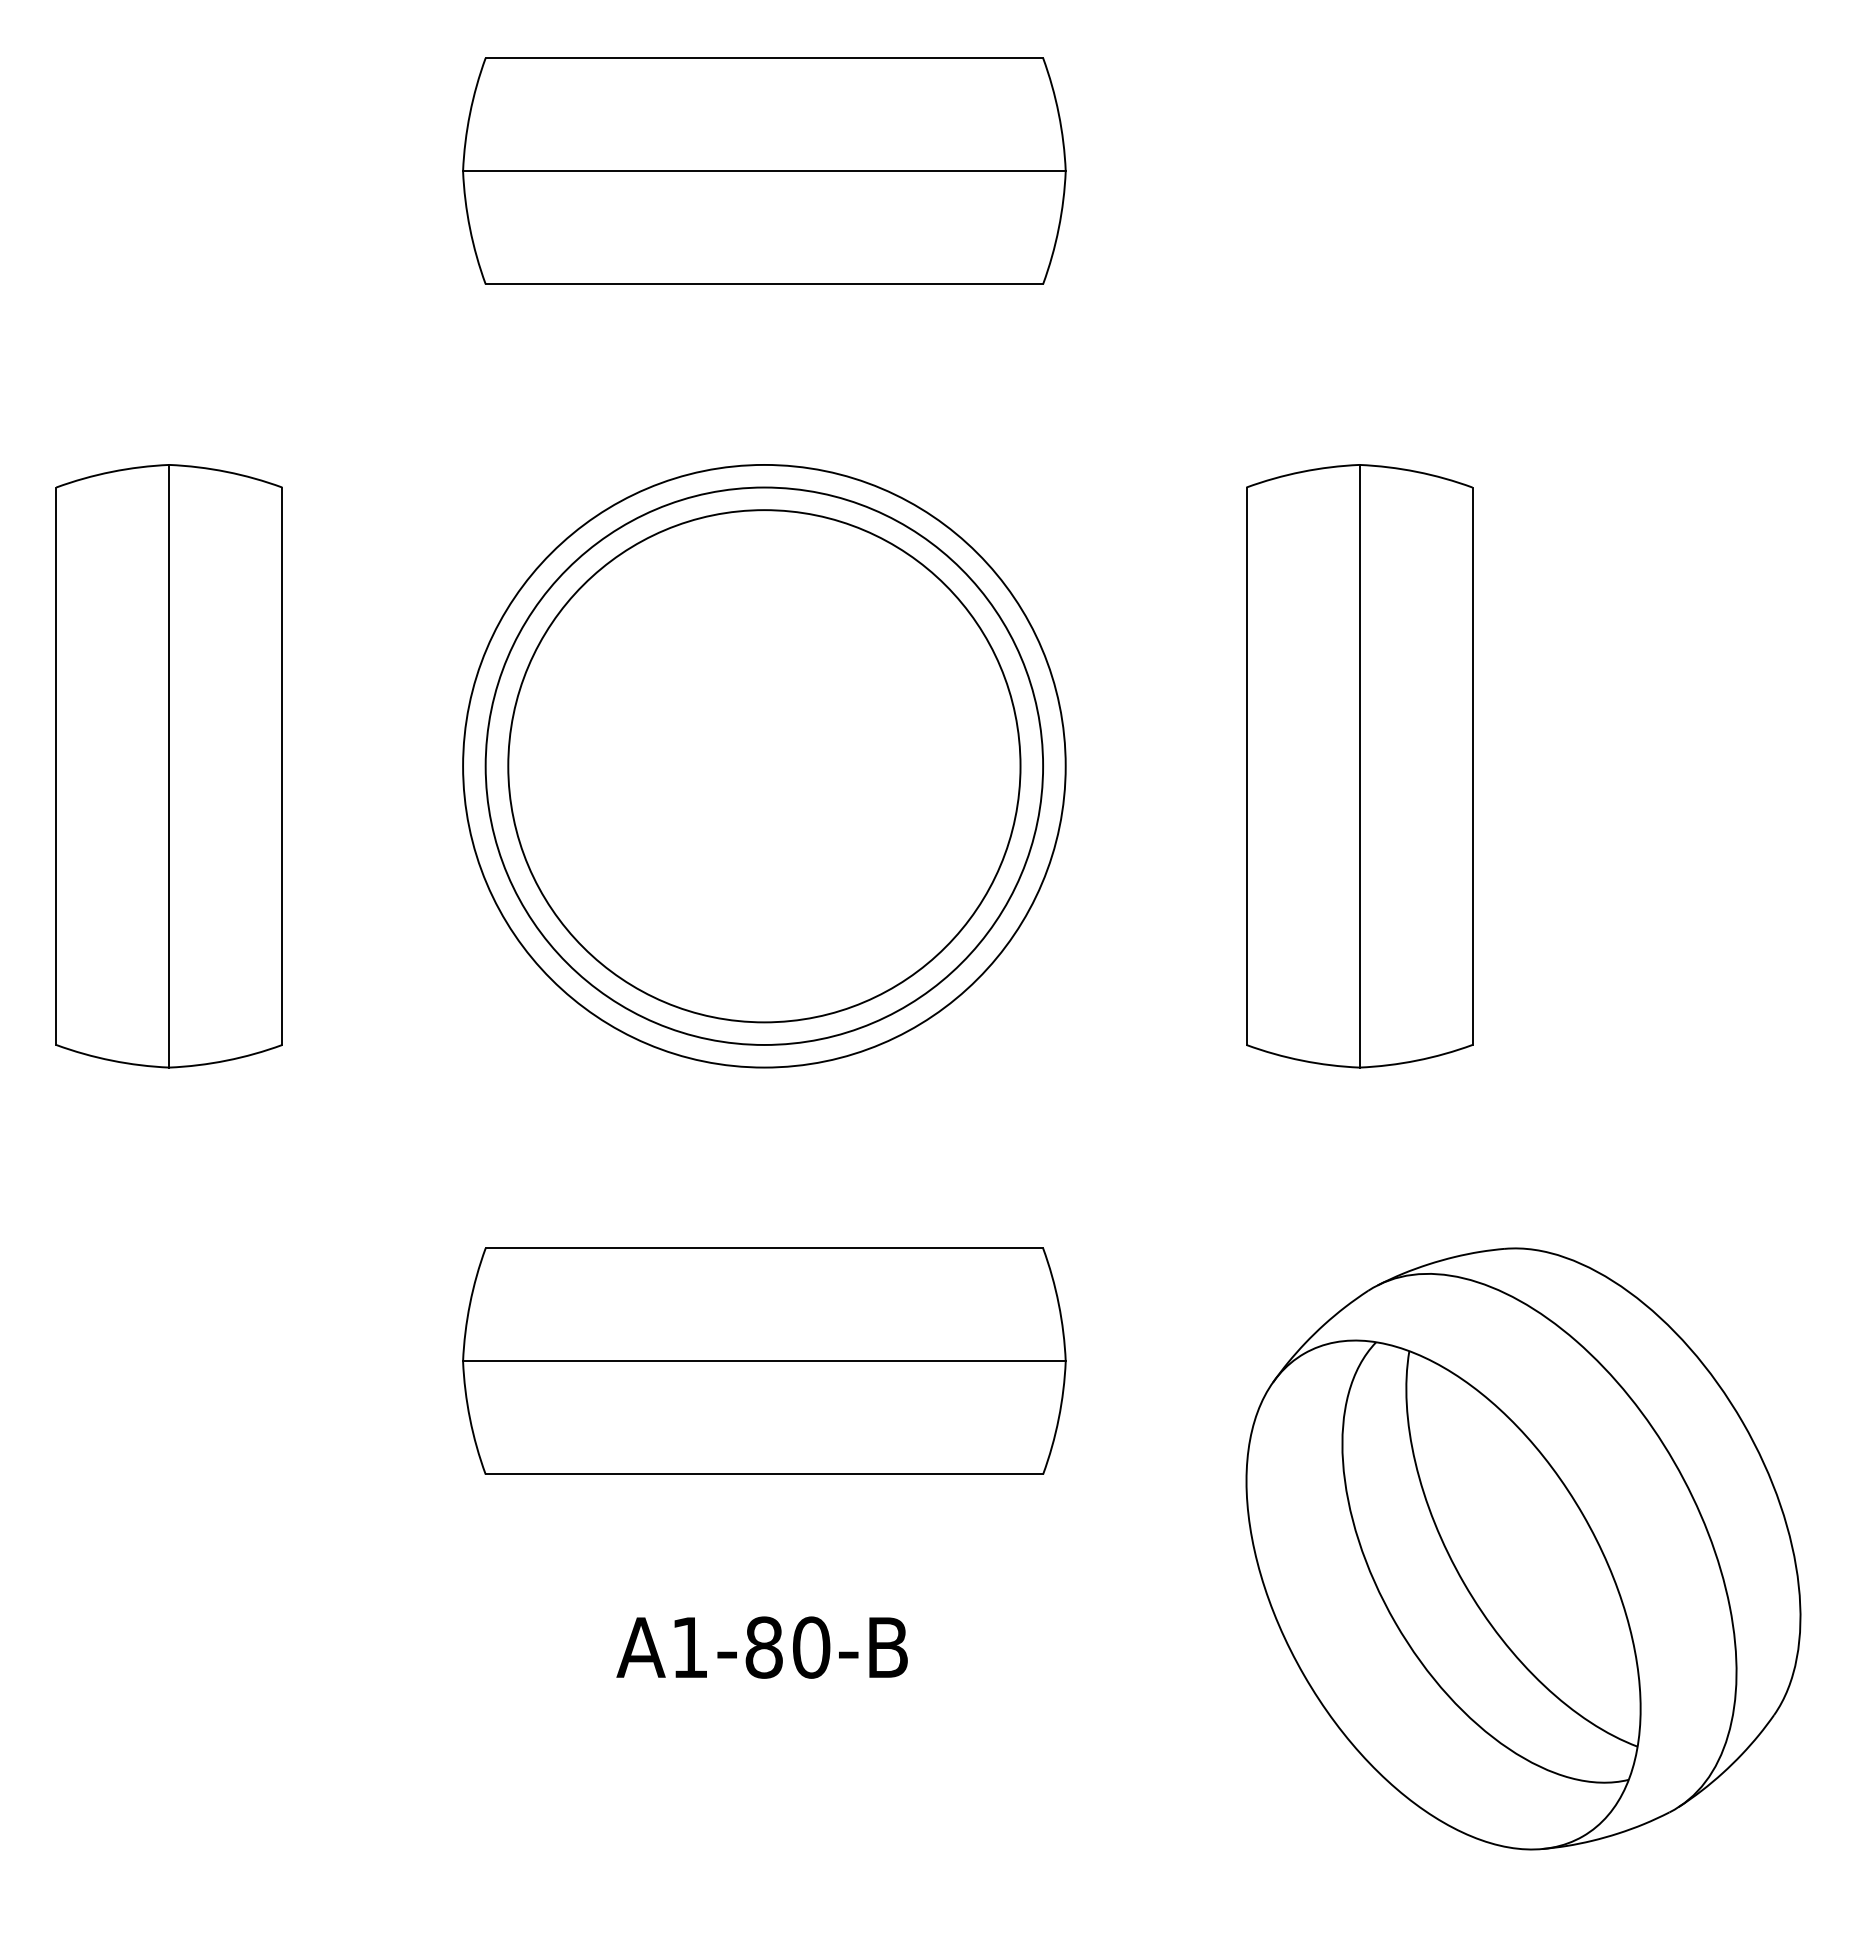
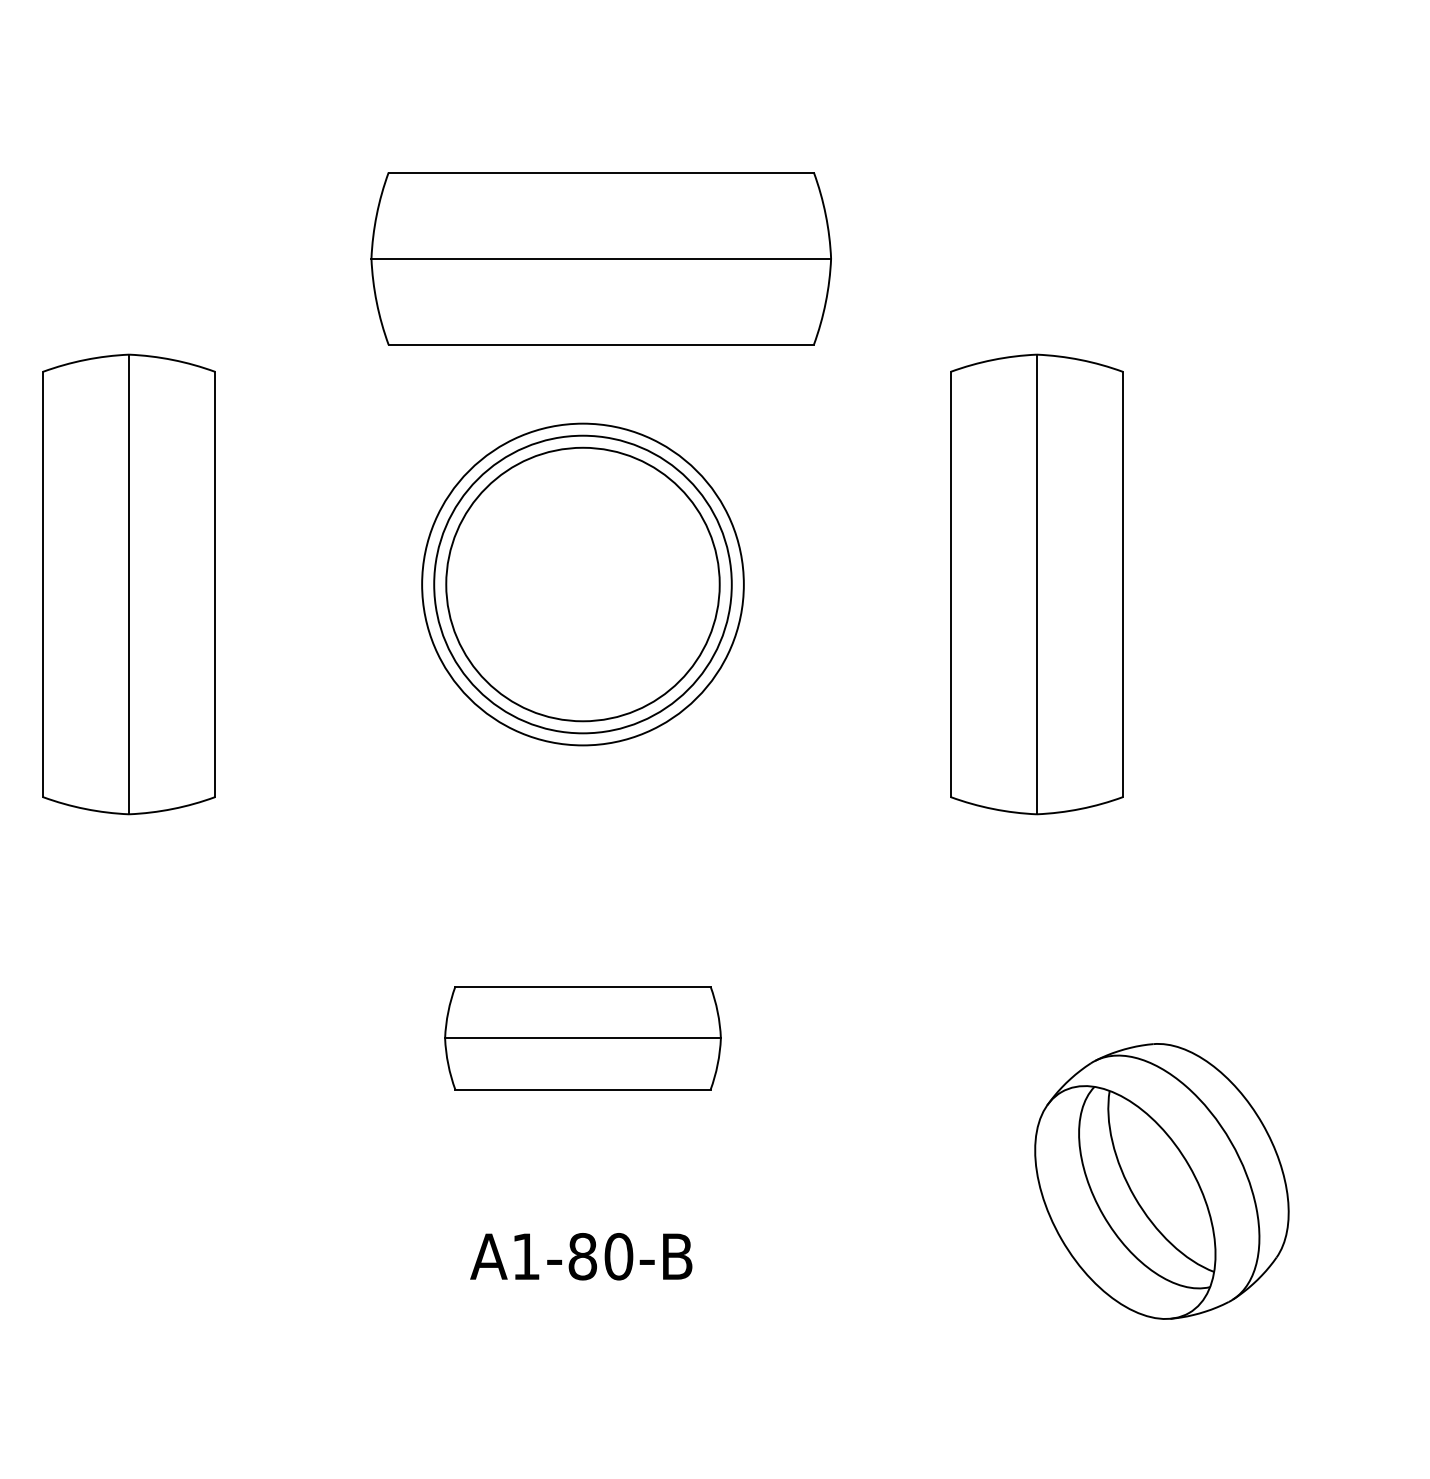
part: (764, 170) -> (601, 258), moved
part: (764, 766) -> (583, 584), size x0.7
part: (764, 1360) -> (583, 1037), size x0.6
part: (1523, 1548) -> (1161, 1181), size x0.6

